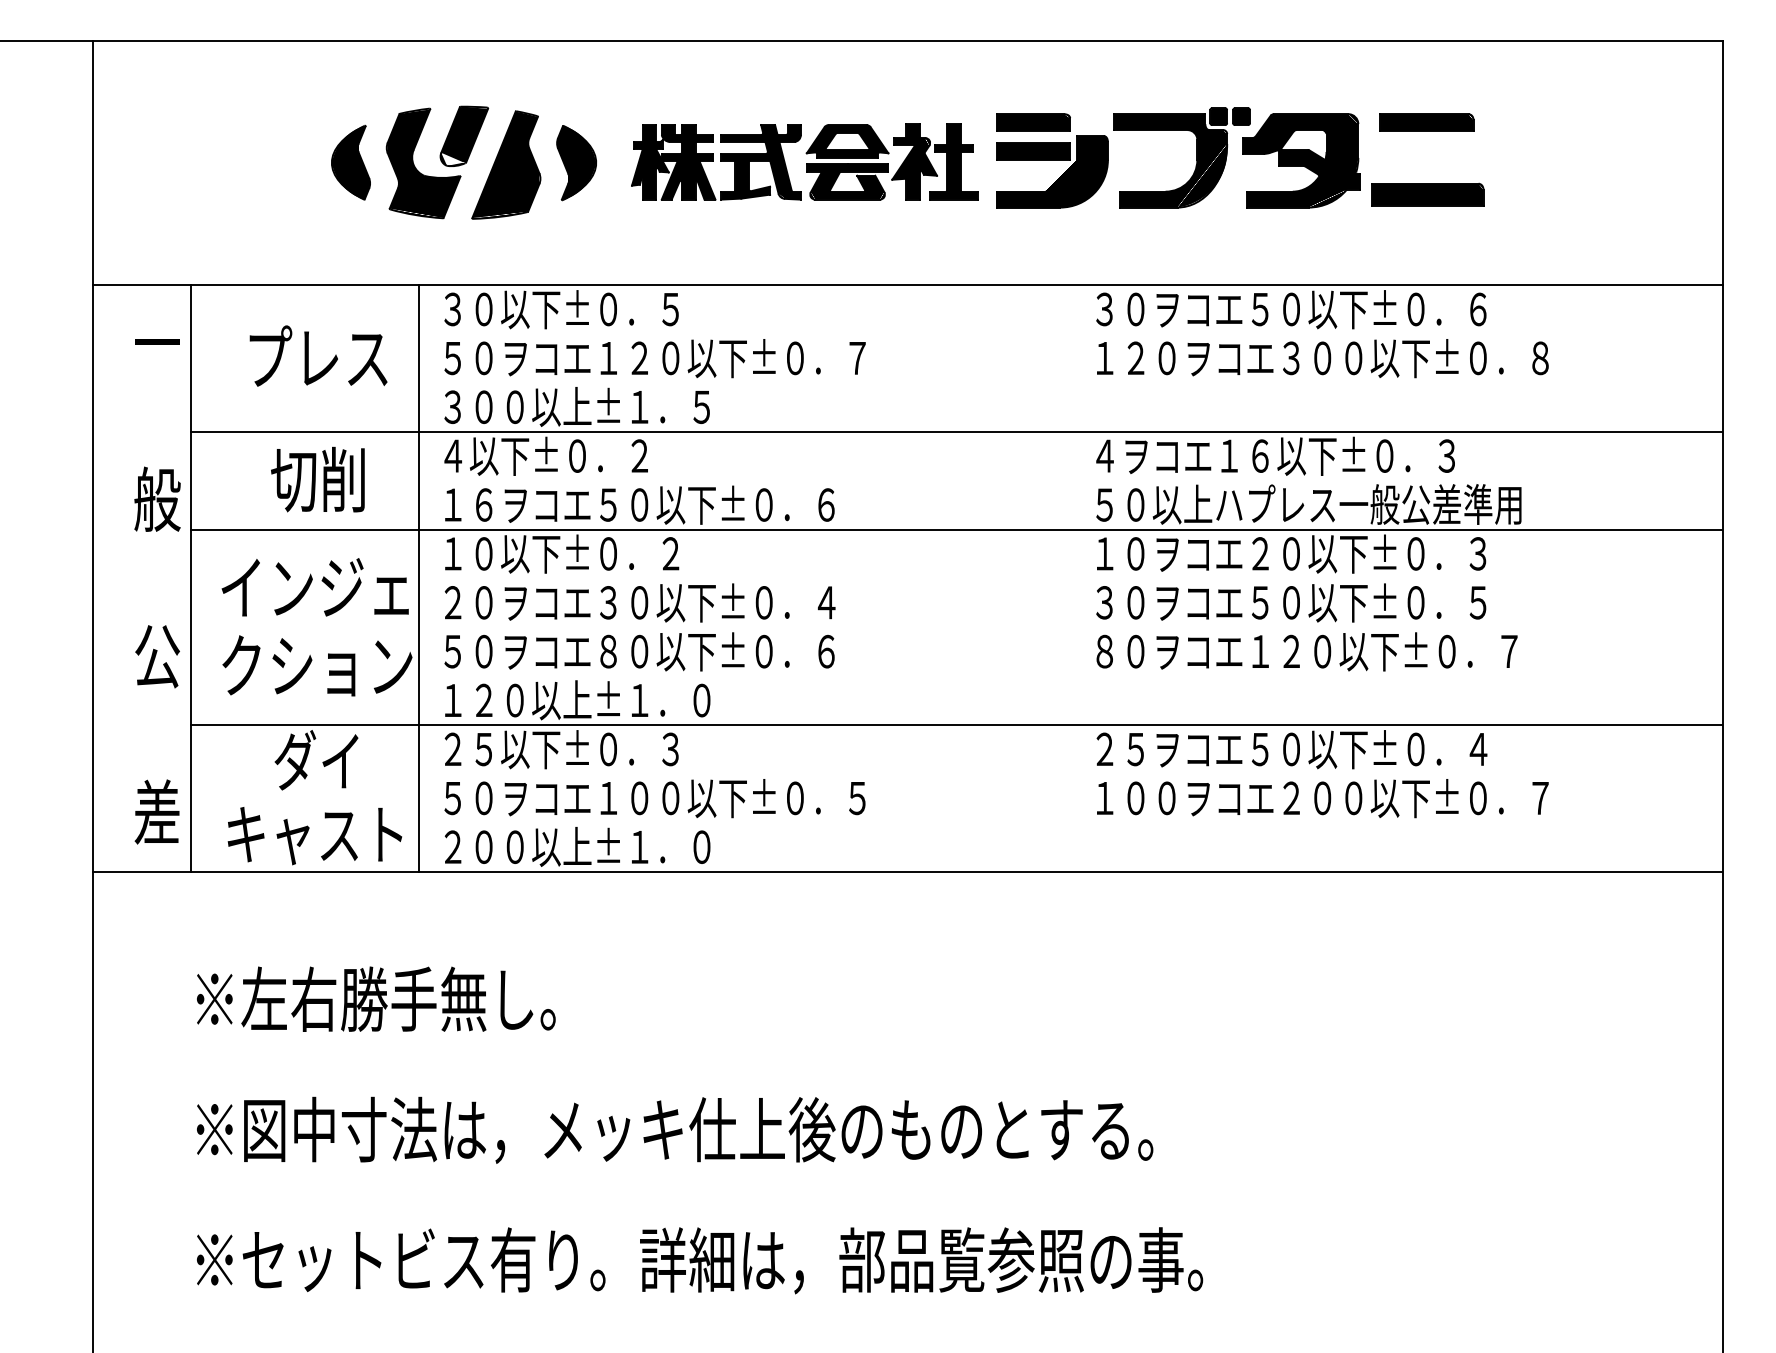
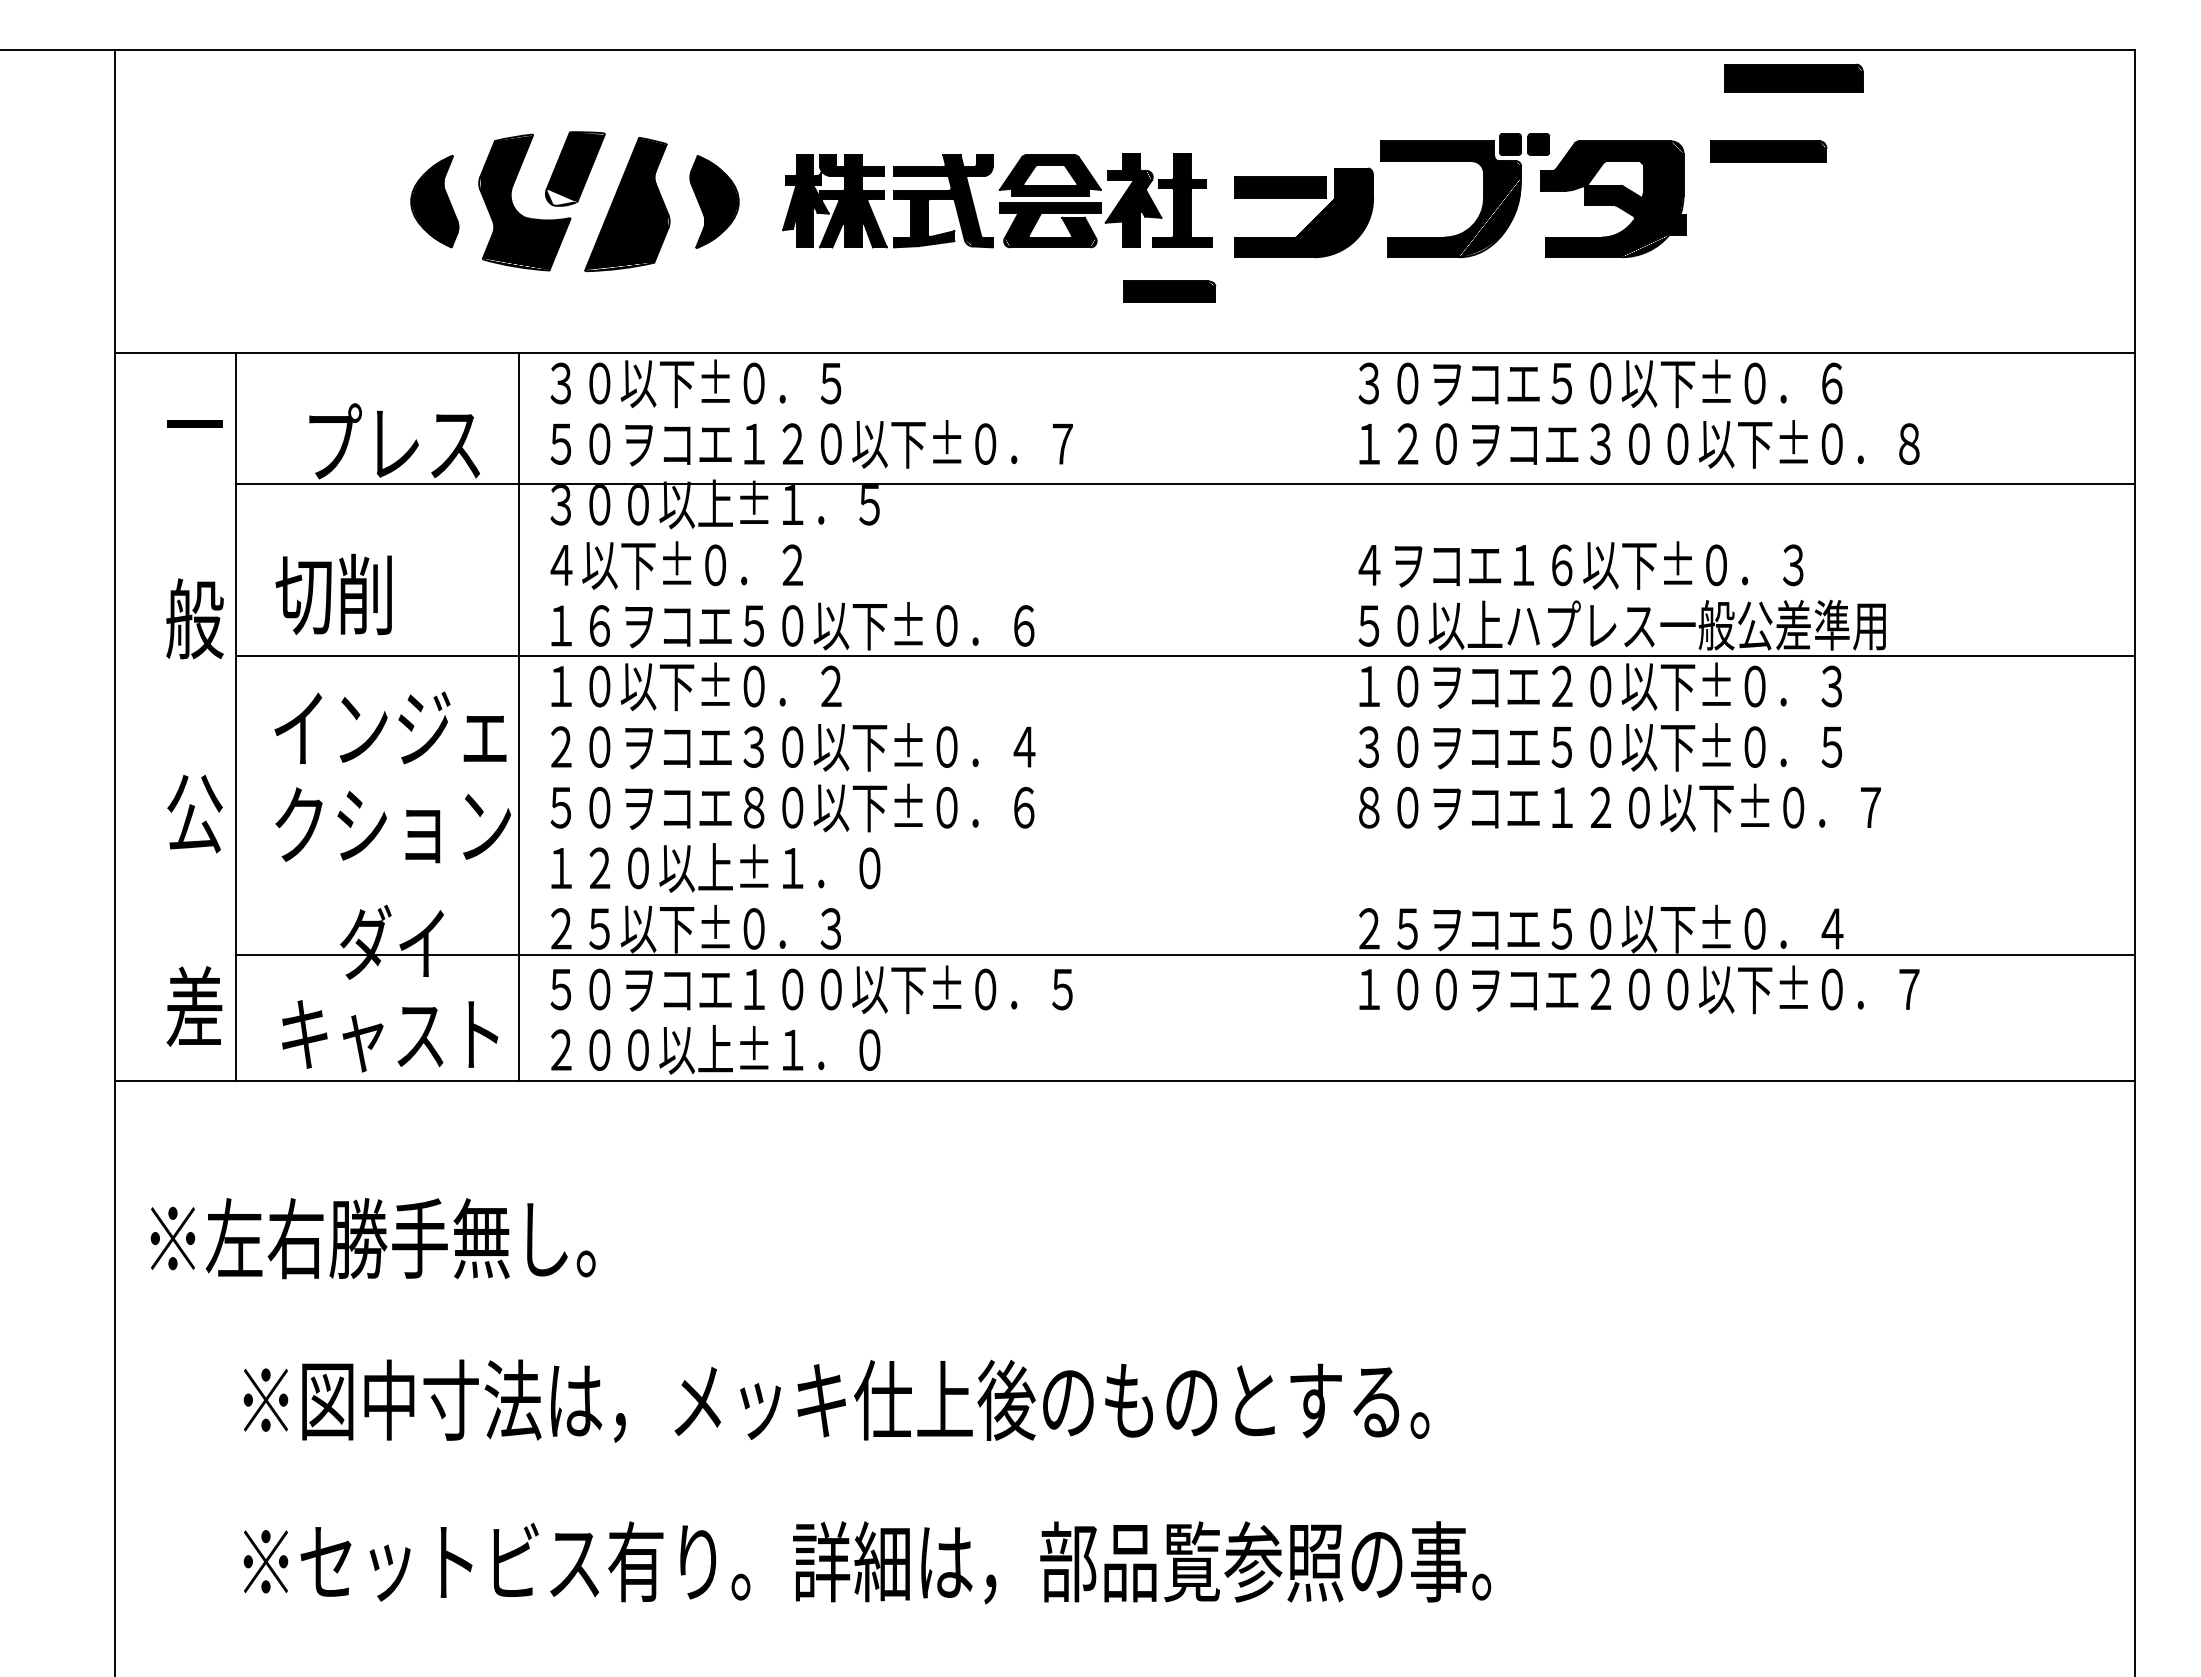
part: (1033, 122) -> (1169, 291), moved
part: (1427, 194) -> (1793, 77), moved
line: (956, 432) -> (1185, 484), moved
text: (317, 479) -> (333, 594), moved
line: (956, 724) -> (1185, 954), moved
text: (375, 999) -> (372, 1238), moved

